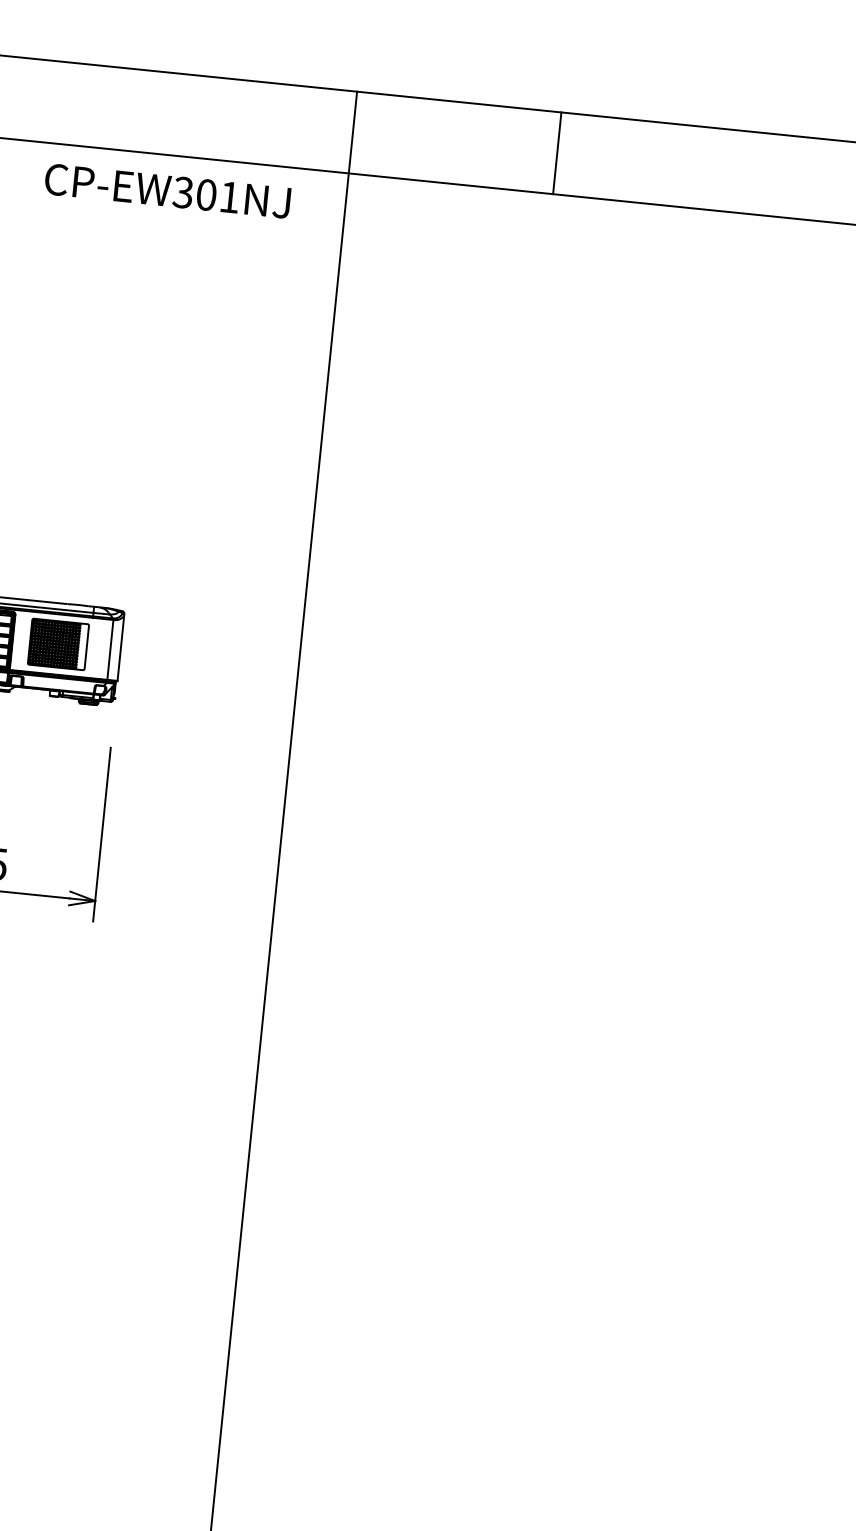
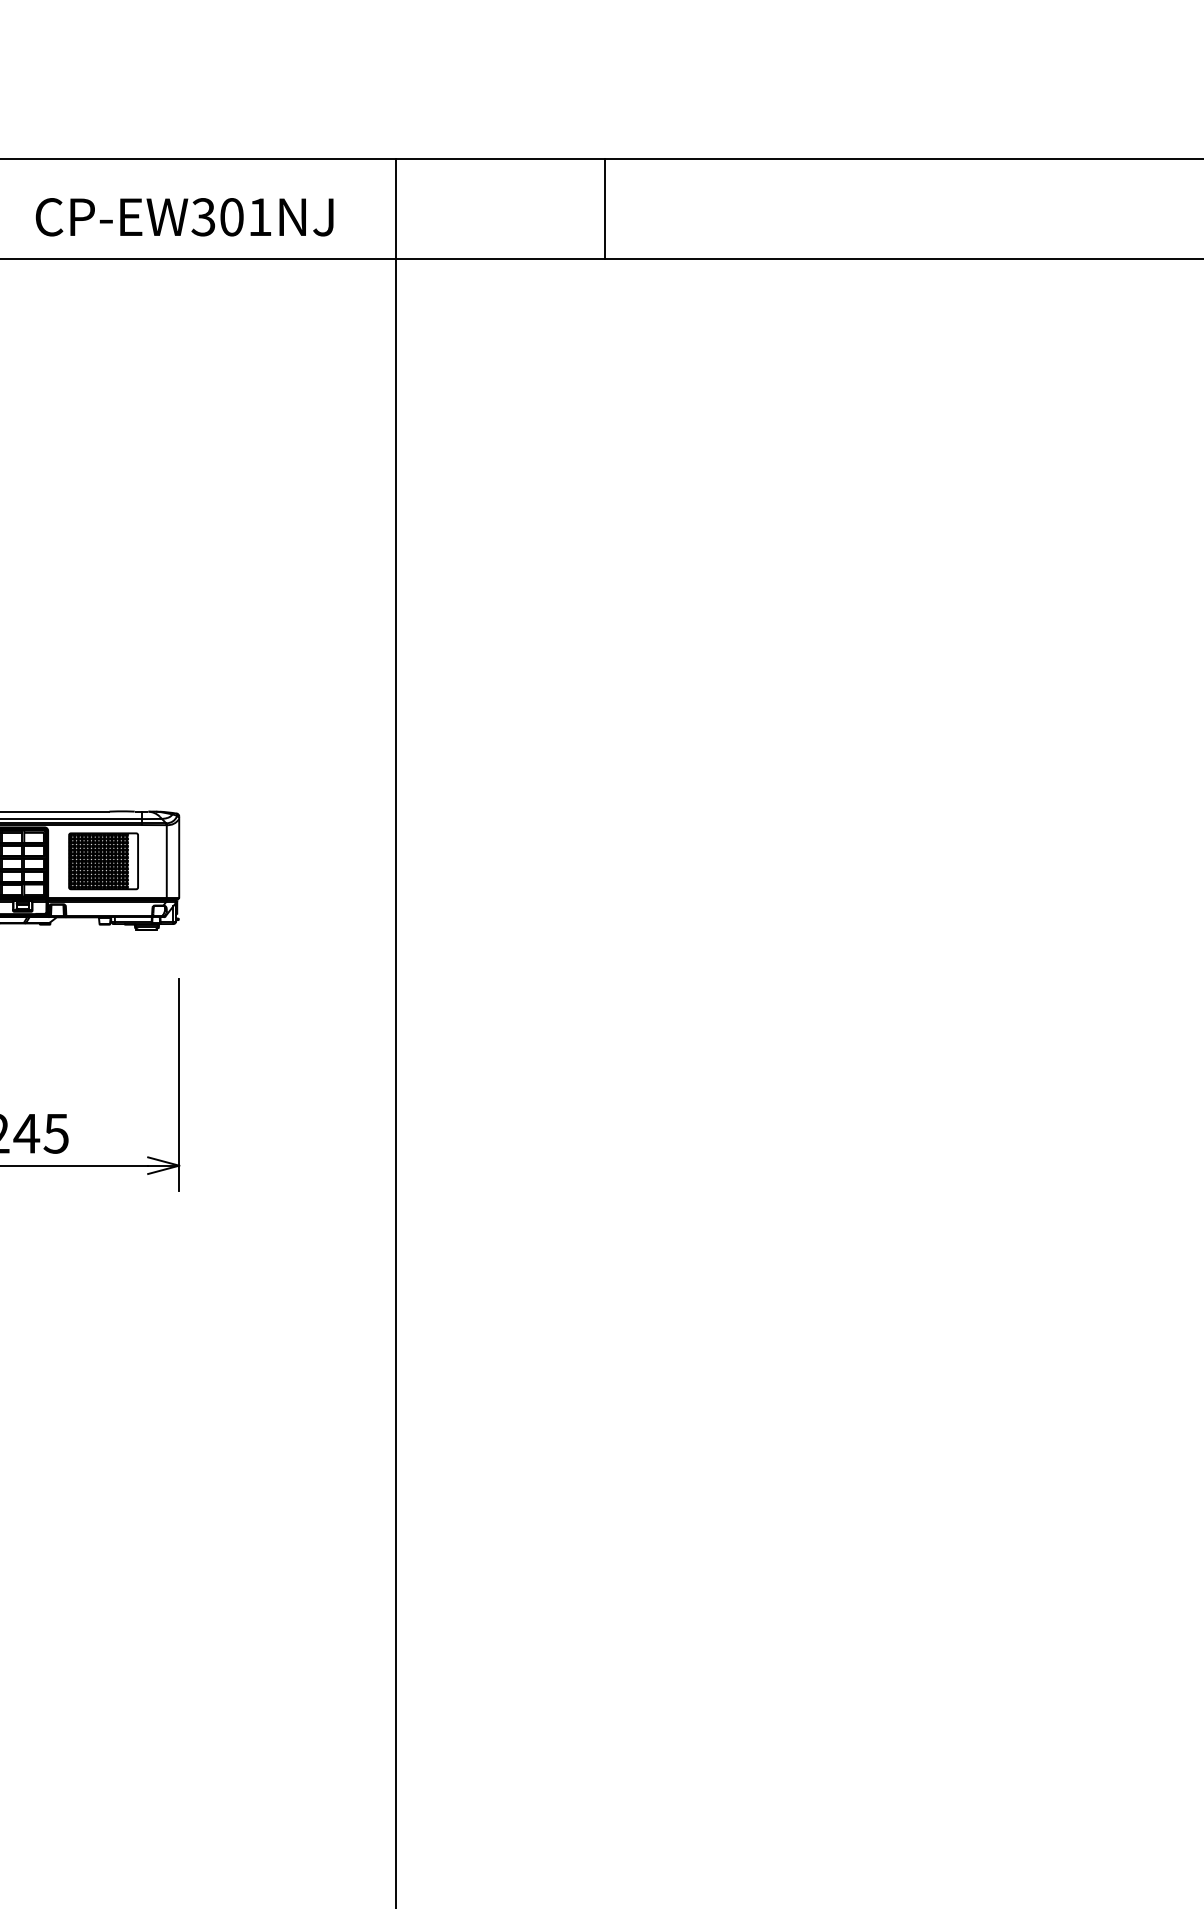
line: (556, 152) -> (604, 208), moved
text: (167, 191) -> (184, 217), moved

